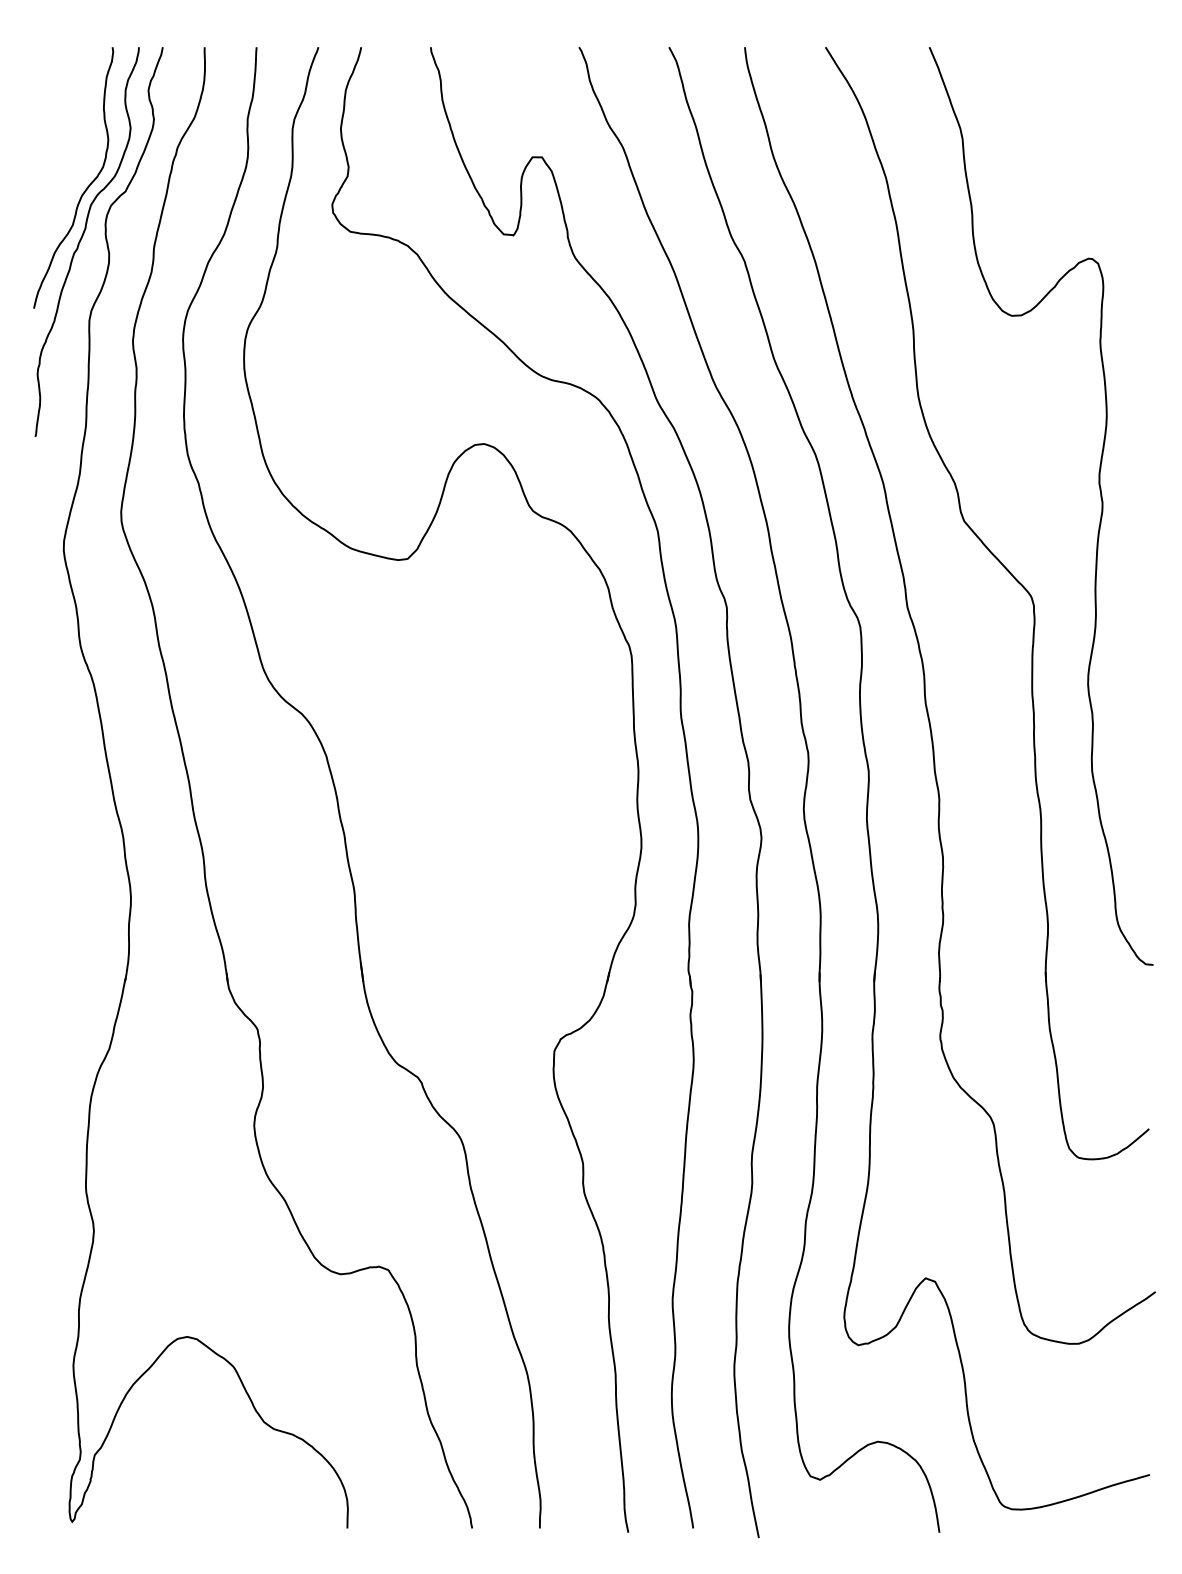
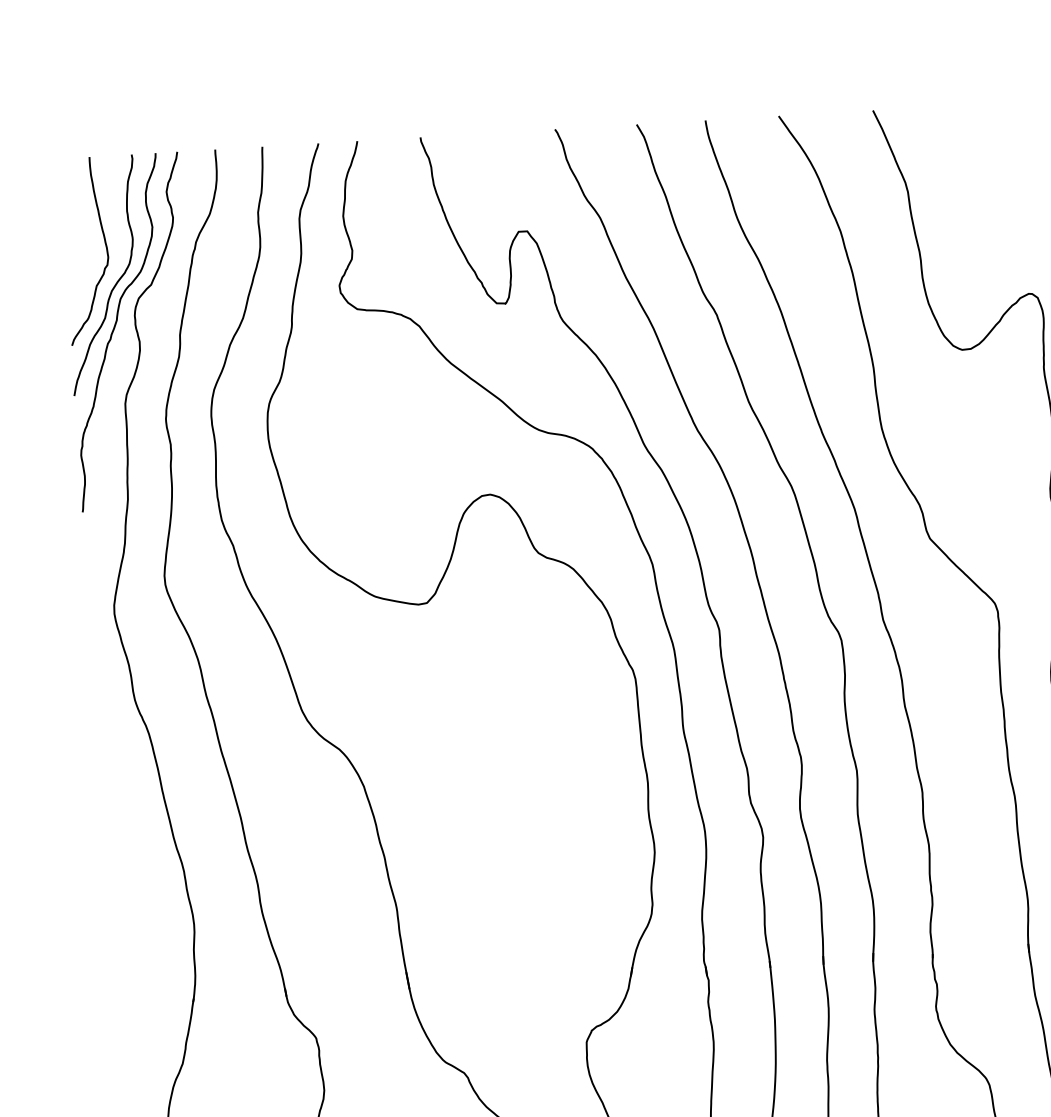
curve: (77, 145) -> (105, 245), added

